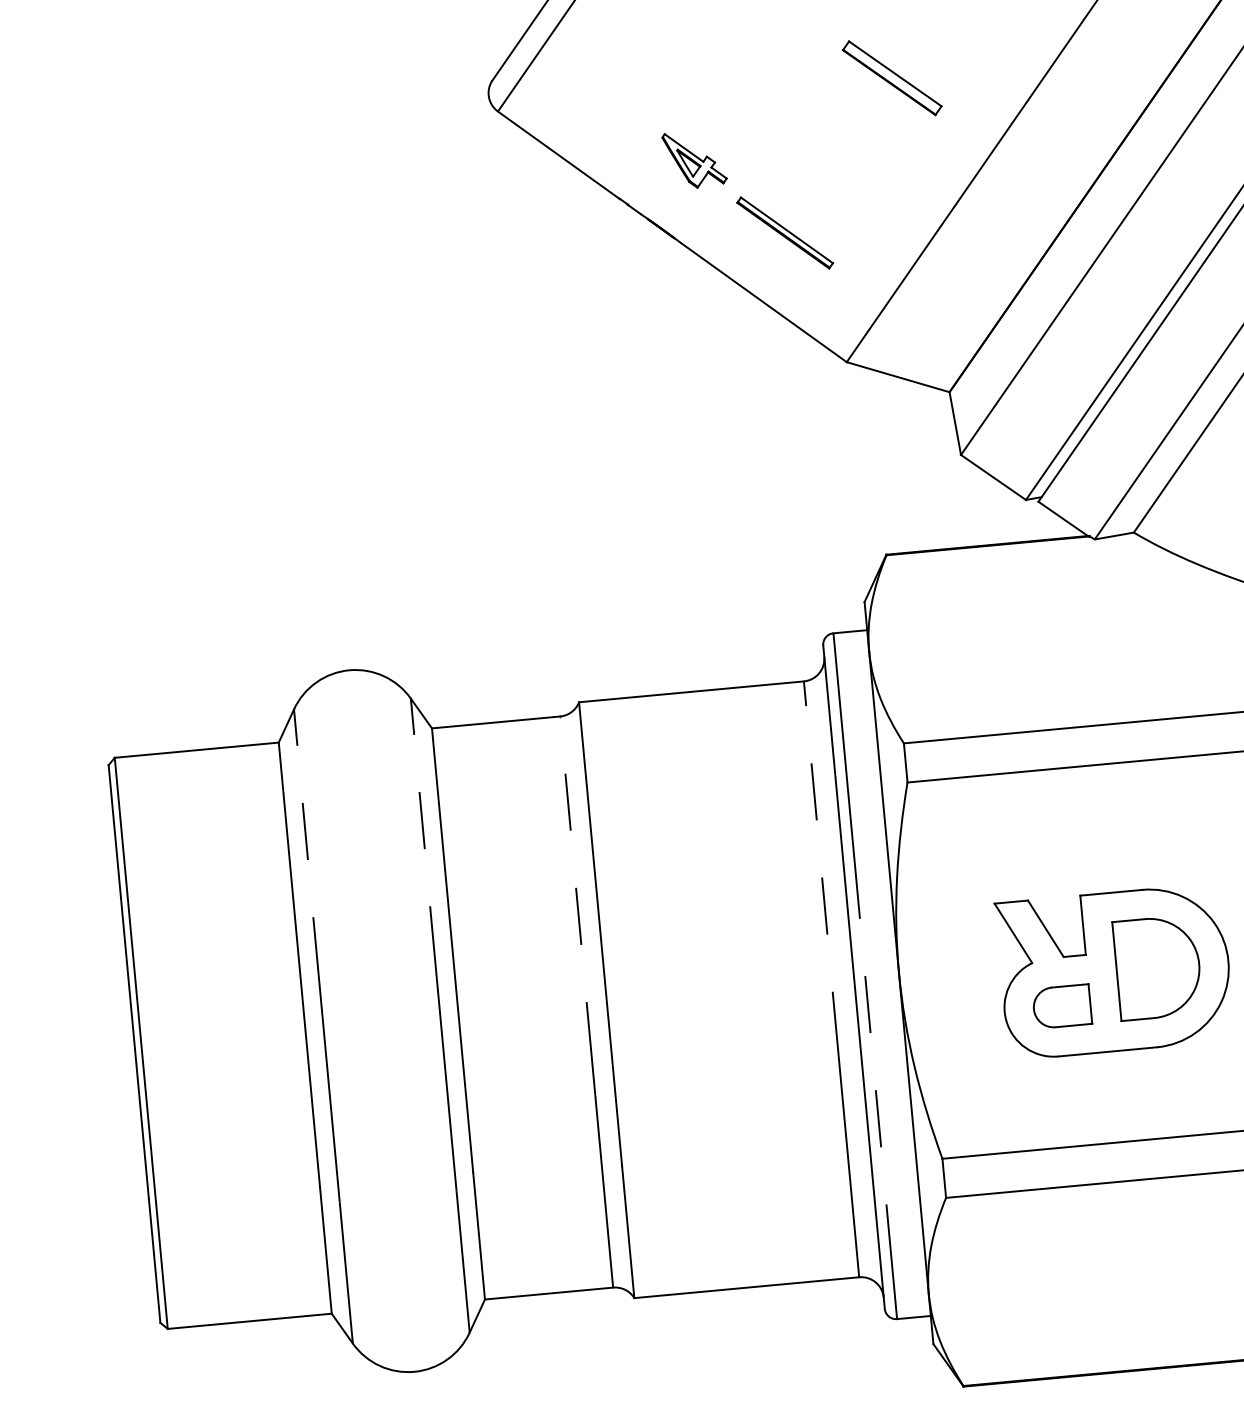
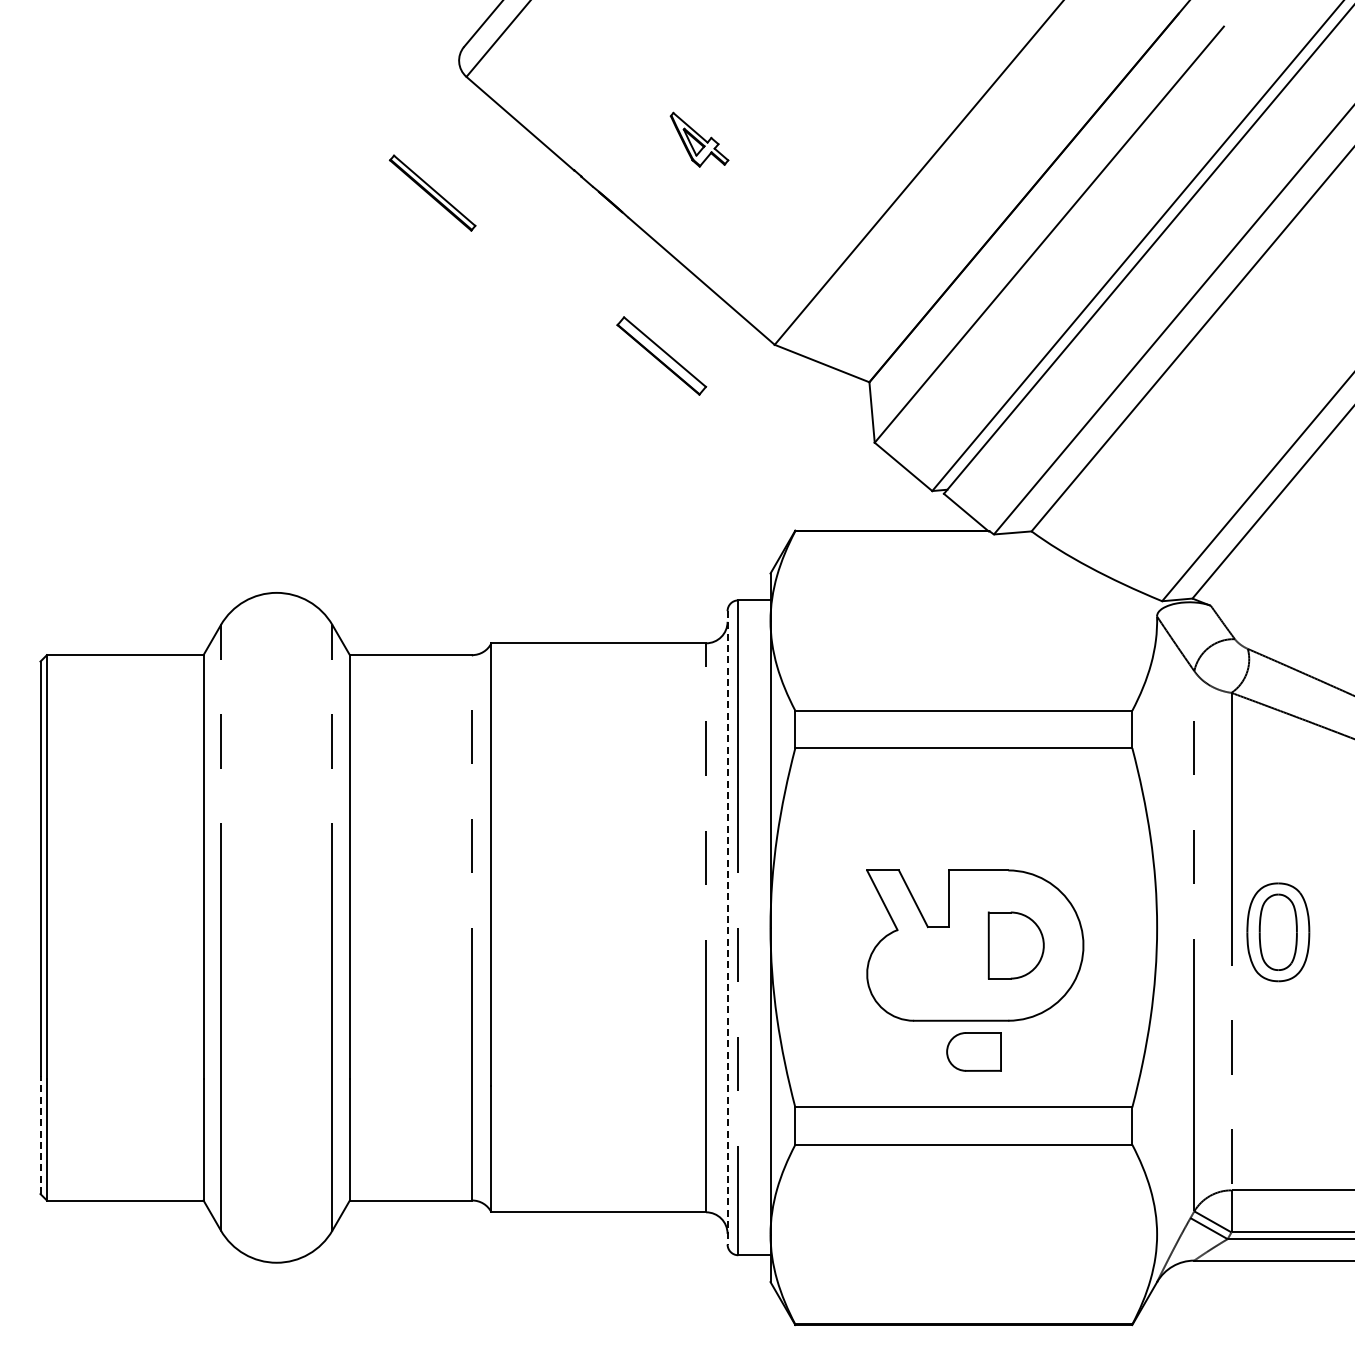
part: (891, 77) -> (661, 355), moved
part: (694, 159) -> (699, 139), moved
part: (784, 232) -> (432, 192), moved
part: (1158, 967) -> (1016, 945), size x0.7
line: (853, 976) -> (727, 927), solid -> dashed
part: (1061, 1006) -> (973, 1051), moved
line: (154, 1260) -> (40, 1134), solid -> dashed

